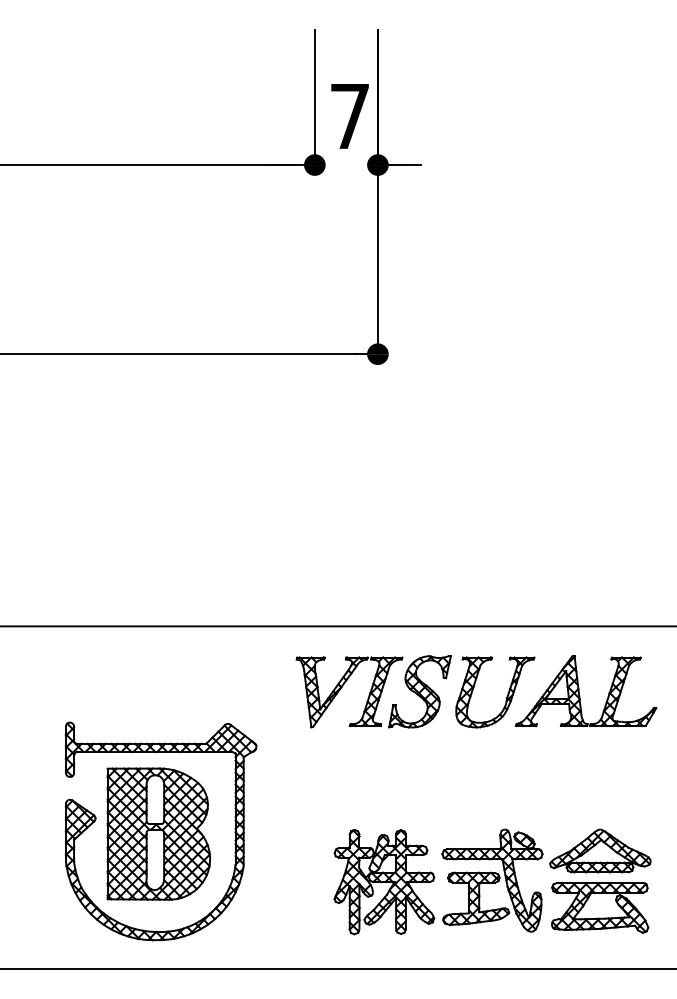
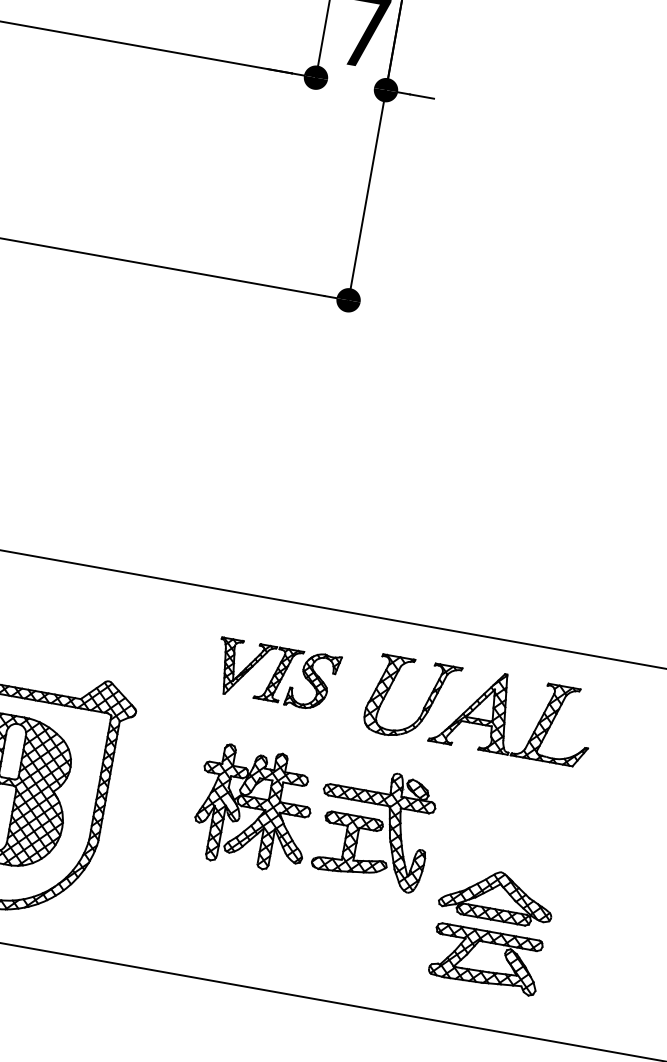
part: (373, 691) -> (276, 674), size x0.7
part: (438, 881) -> (314, 818), moved

